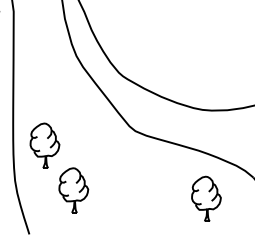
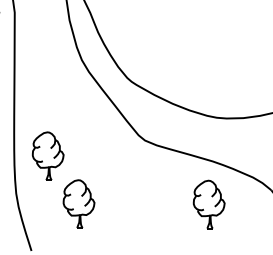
part: (206, 198) -> (209, 204), moved

